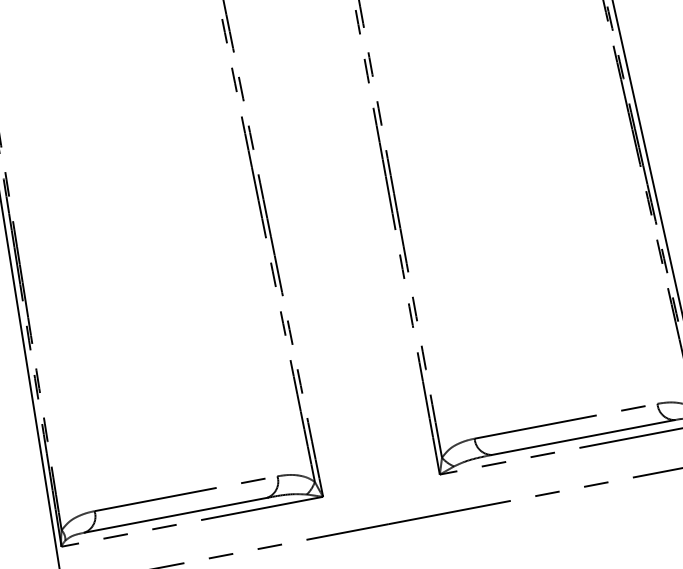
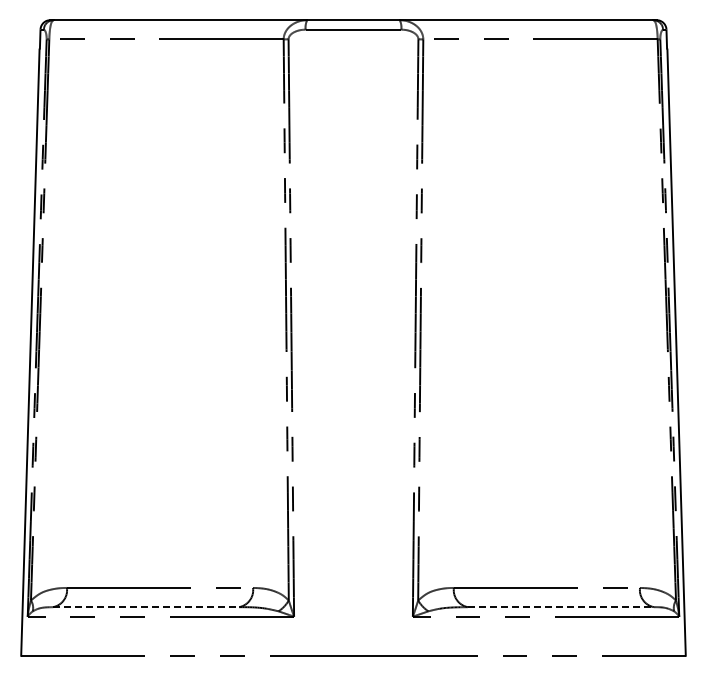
line: (584, 437) -> (561, 607), solid -> dashed
line: (176, 515) -> (146, 607), solid -> dashed

